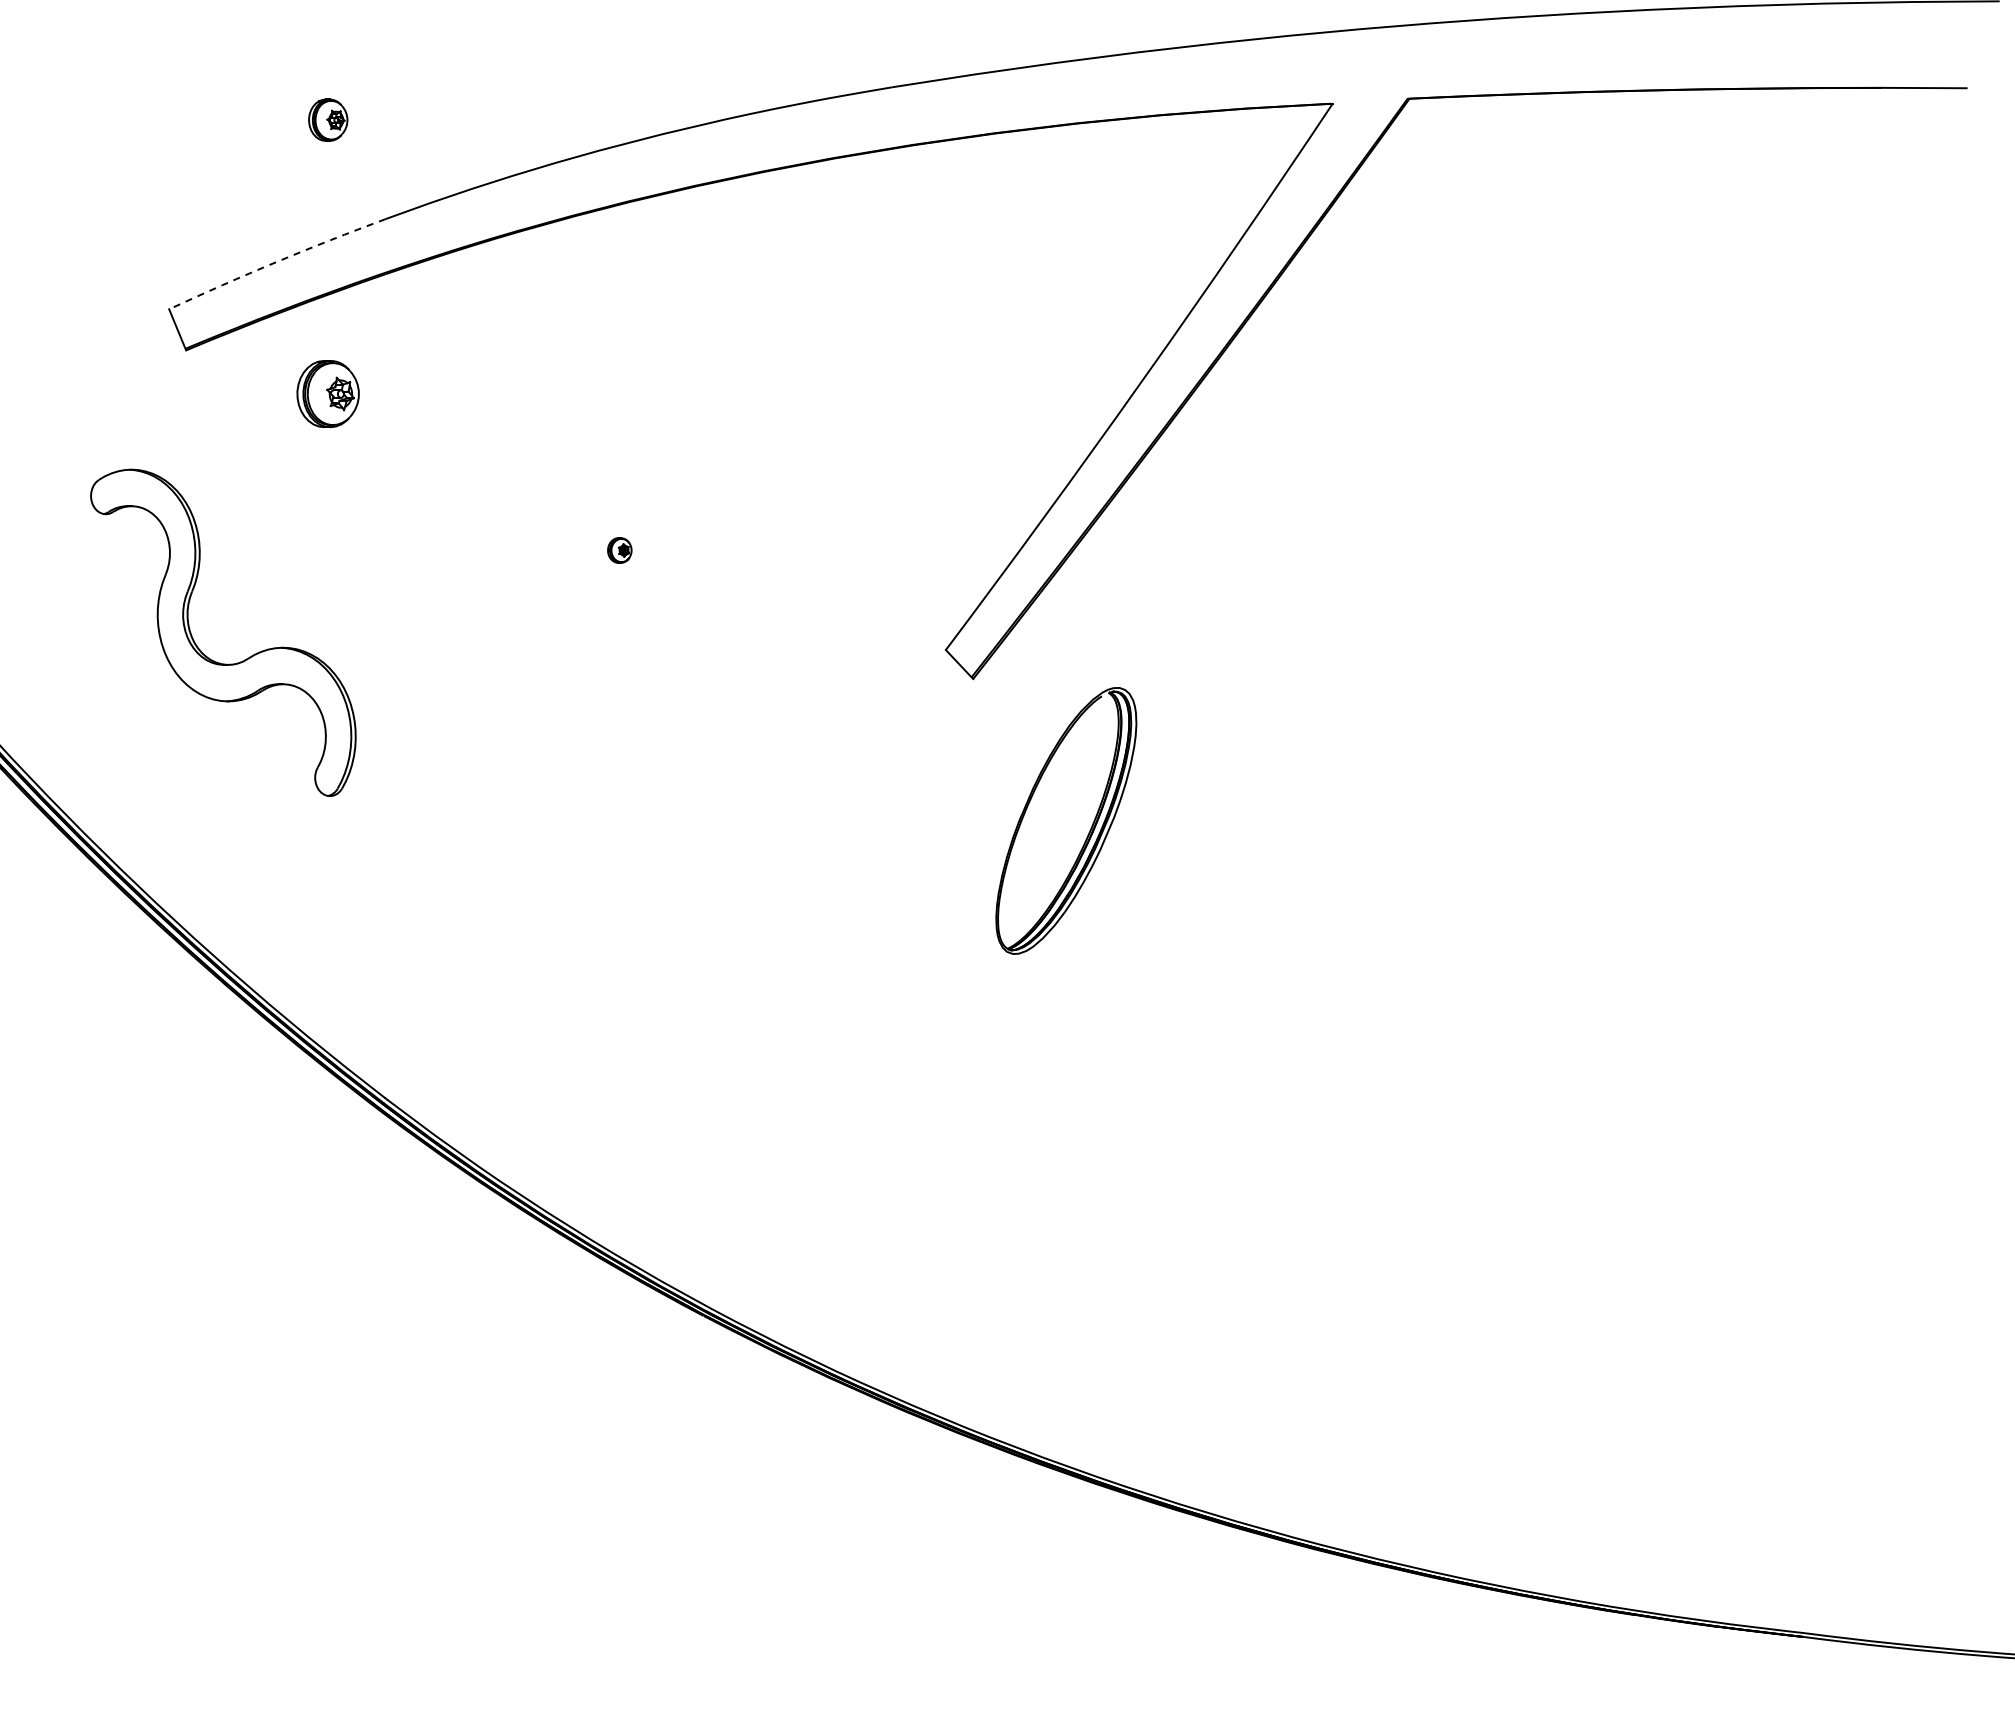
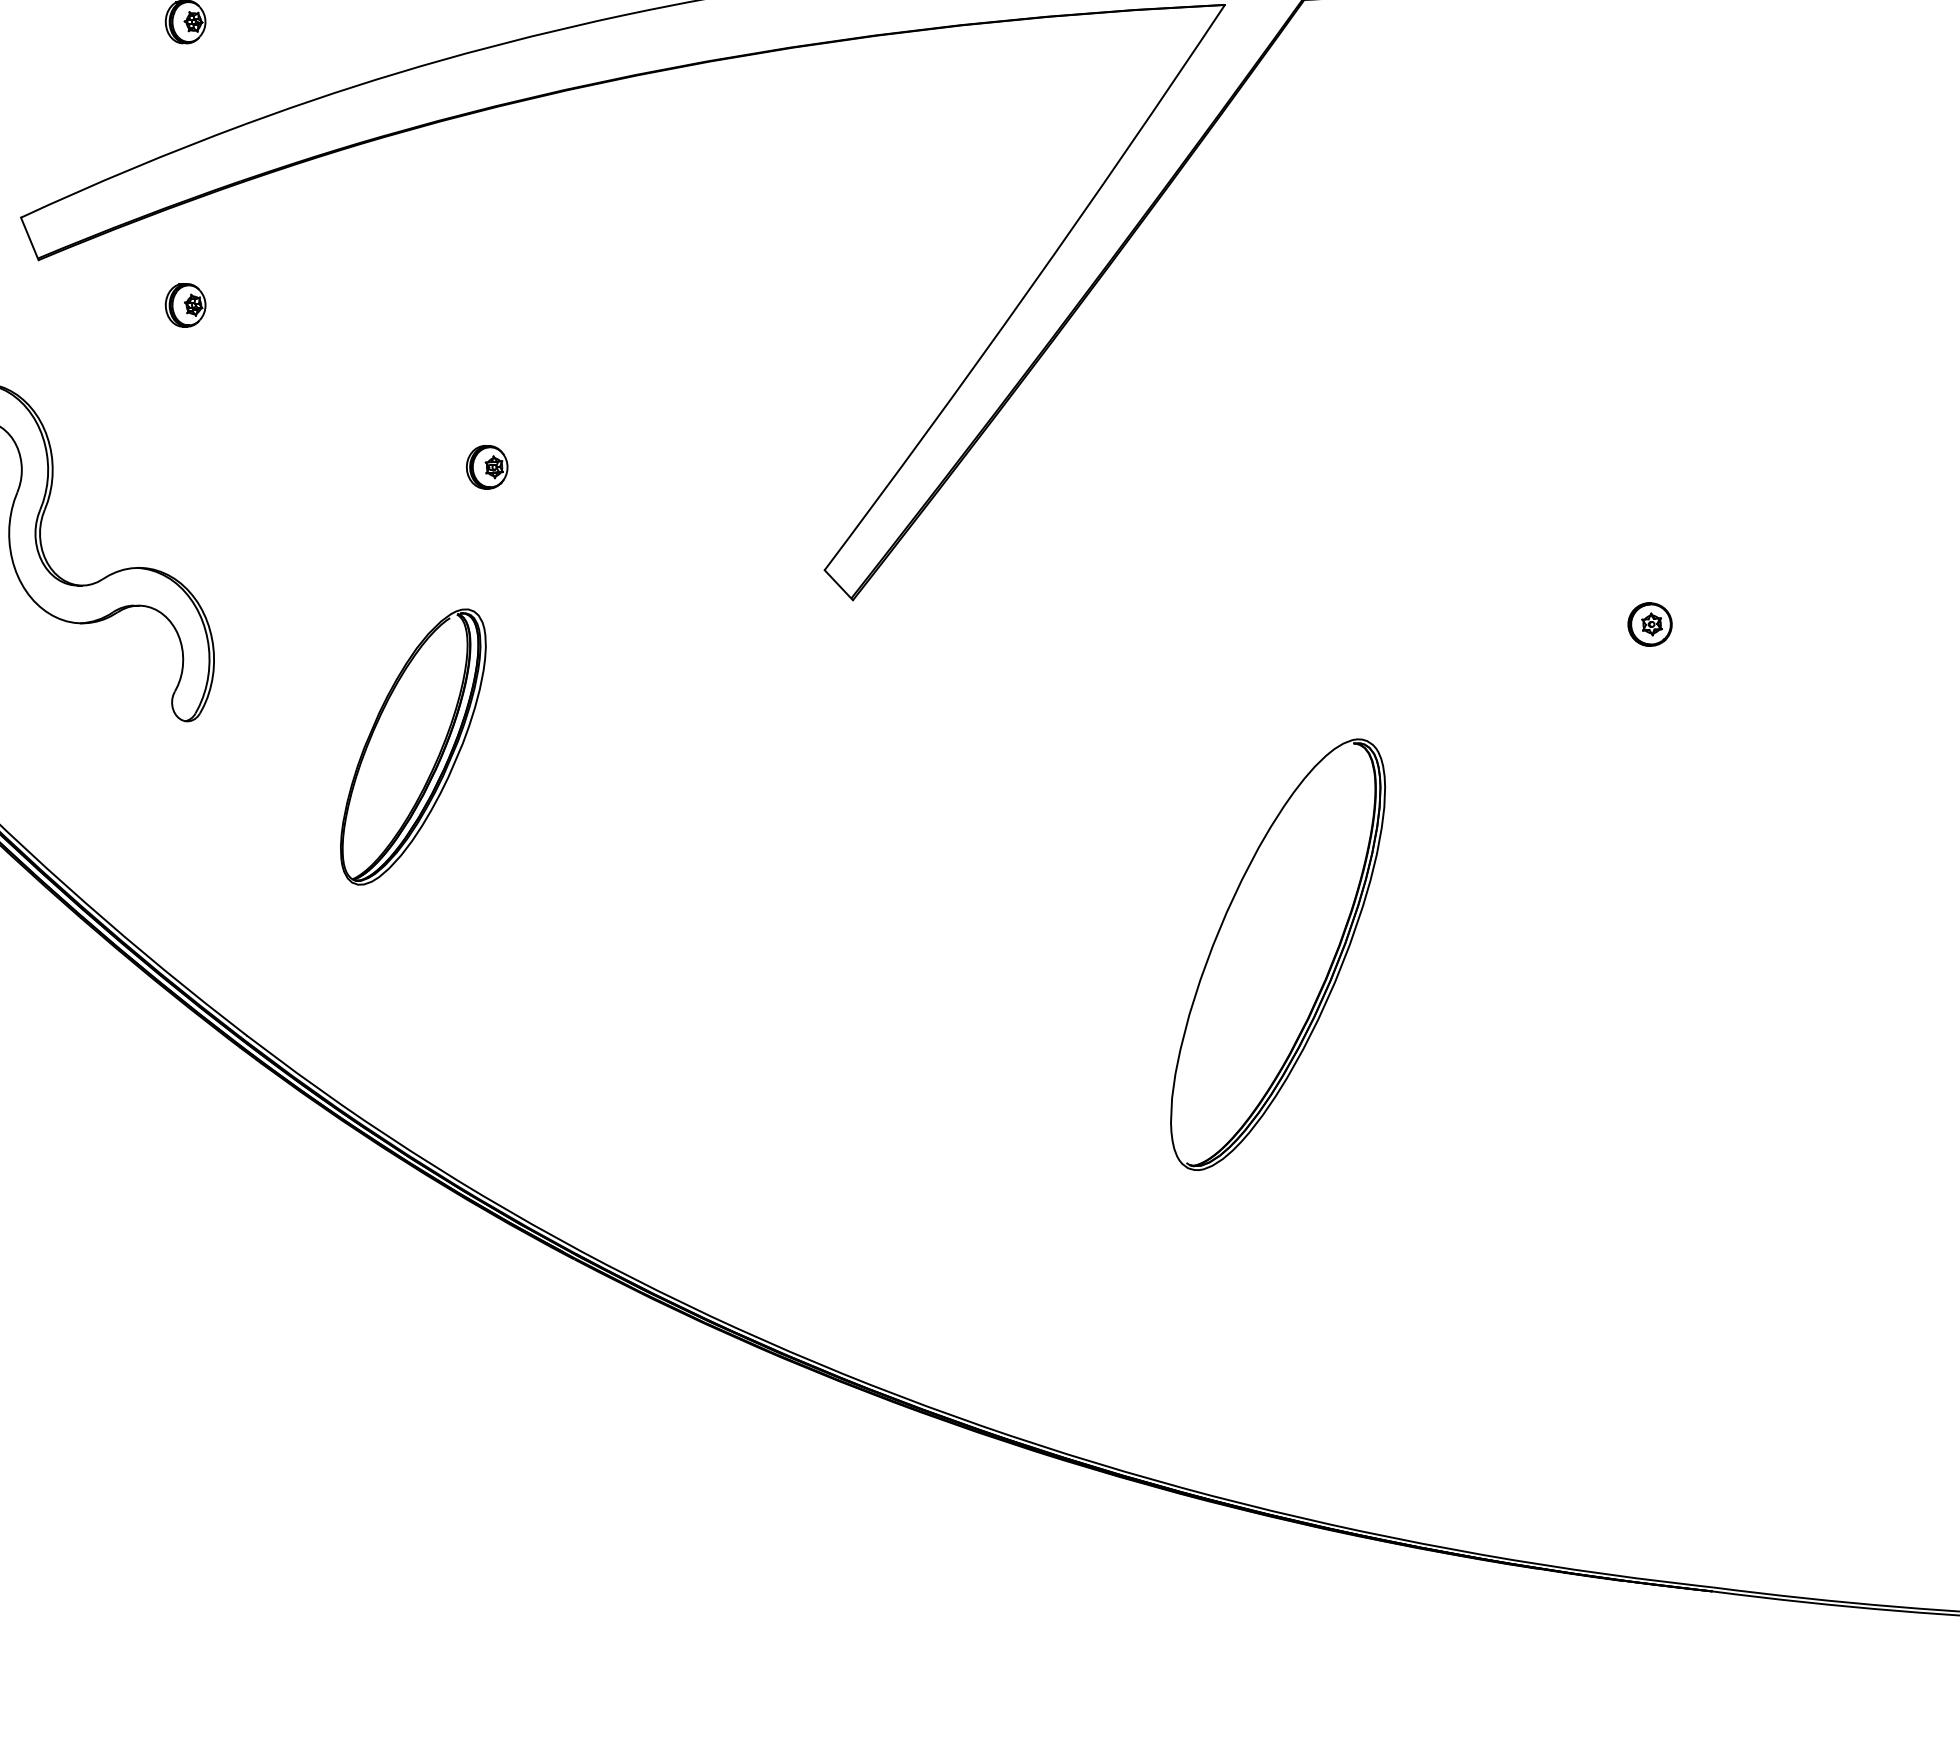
arc: (276, 262) -> (132, 169), dashed -> solid
part: (328, 393) -> (185, 304), size x0.62
part: (619, 550) -> (486, 467), size x1.67
part: (1743, 702) -> (1649, 624), added
part: (1066, 820) -> (413, 746), moved
part: (1383, 1021) -> (1277, 954), added

